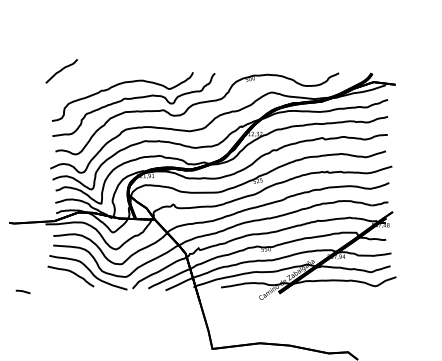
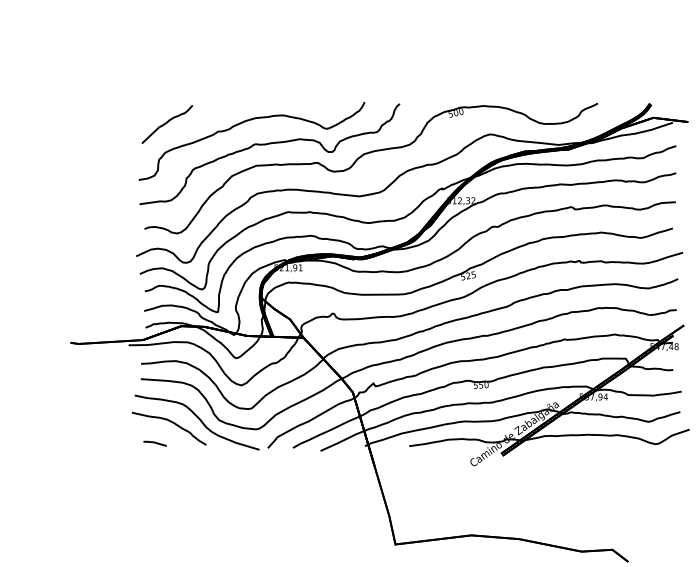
curve: (61, 71) -> (166, 124), moved
line: (22, 291) -> (154, 443), moved

